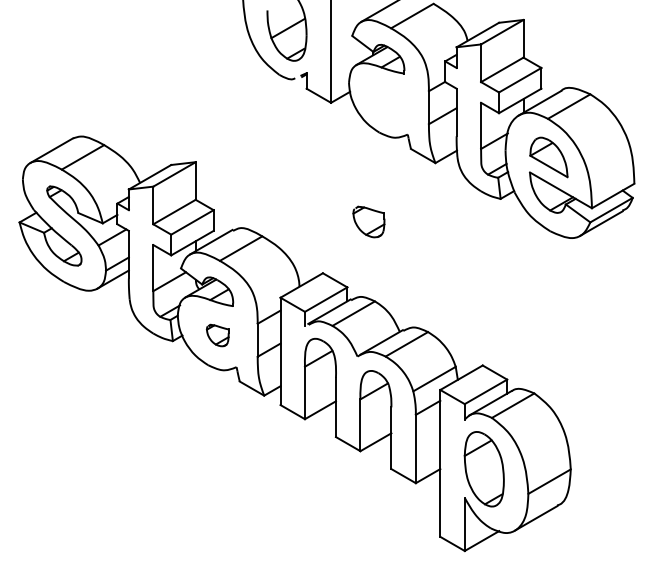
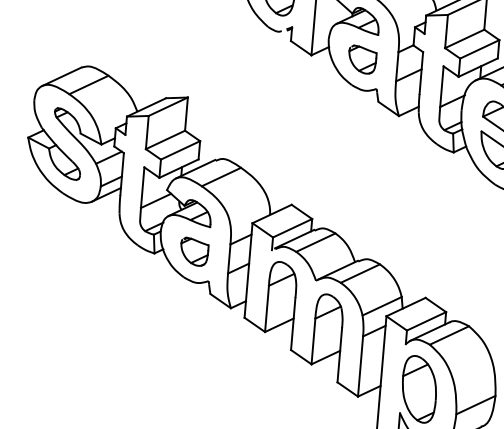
part: (368, 221) -> (362, 59), moved
part: (217, 335) -> (194, 251), size x1.43

